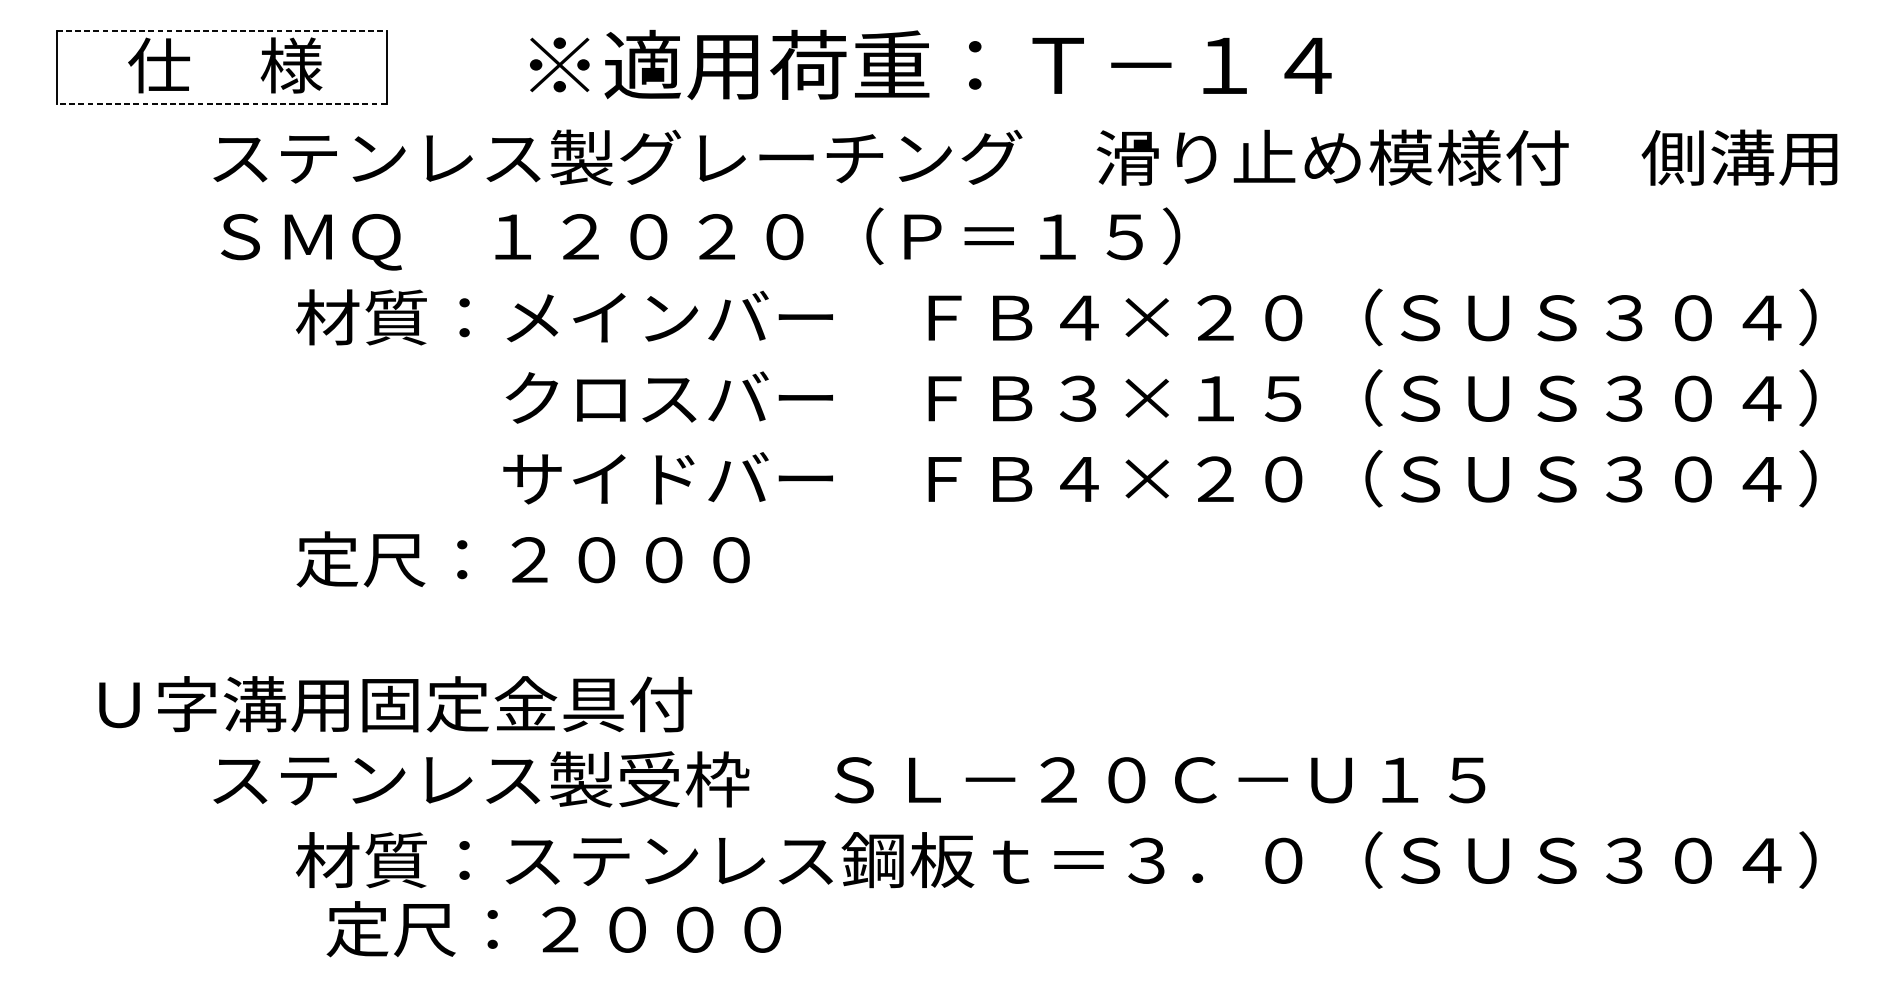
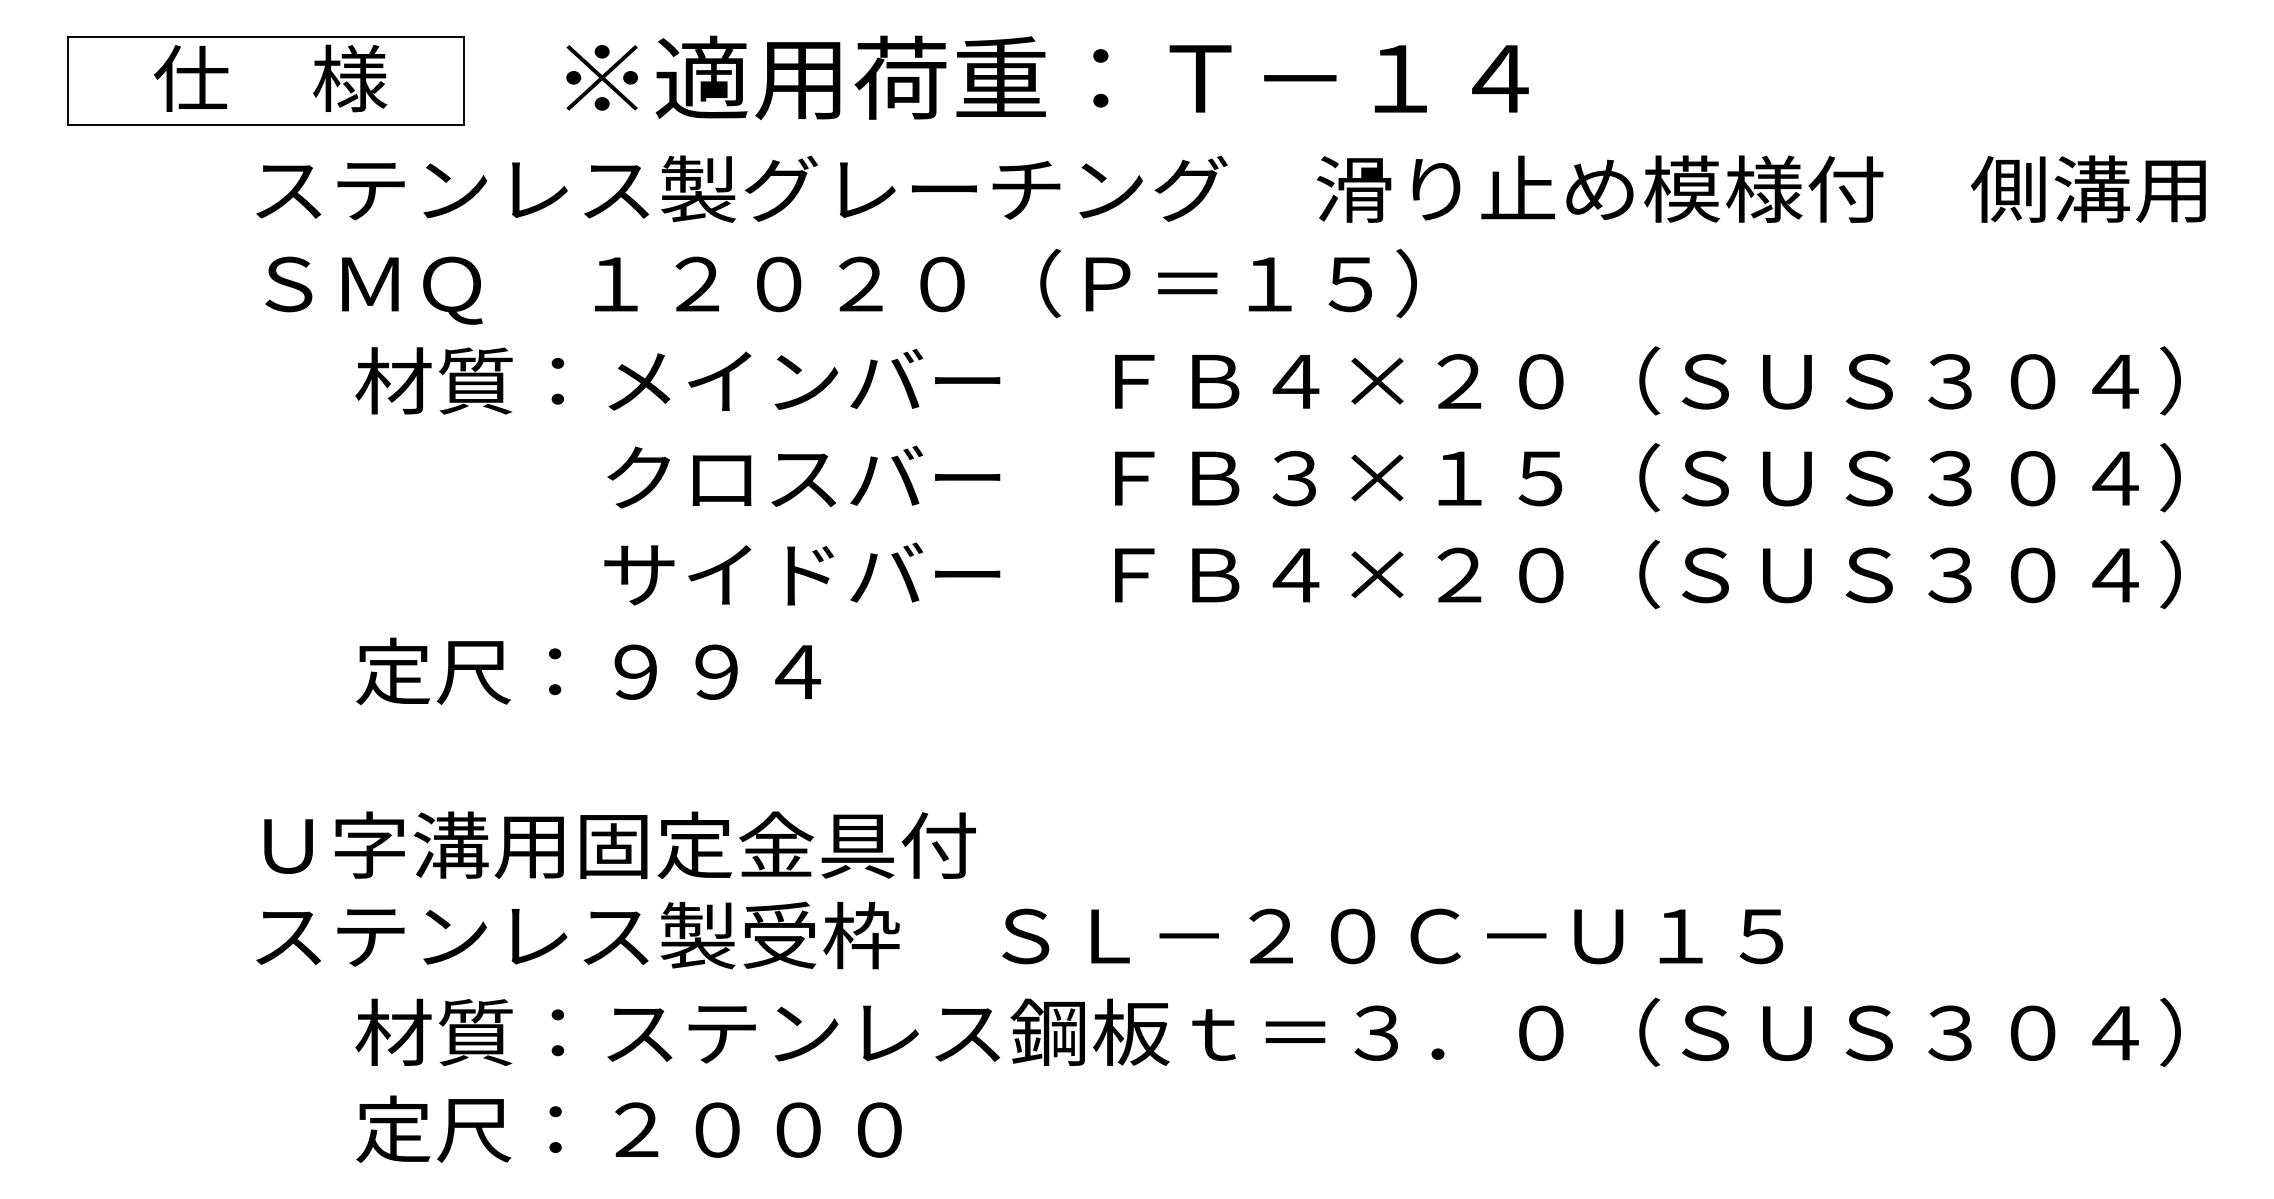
line: (221, 30) -> (266, 36), dashed -> solid
text: (930, 64) -> (1047, 77), moved
line: (221, 103) -> (265, 124), dashed -> solid
text: (630, 559) -> (757, 671), 定尺：２０００ -> 定尺：９９４
text: (395, 703) -> (619, 844), moved
text: (553, 928) -> (628, 1128), moved

